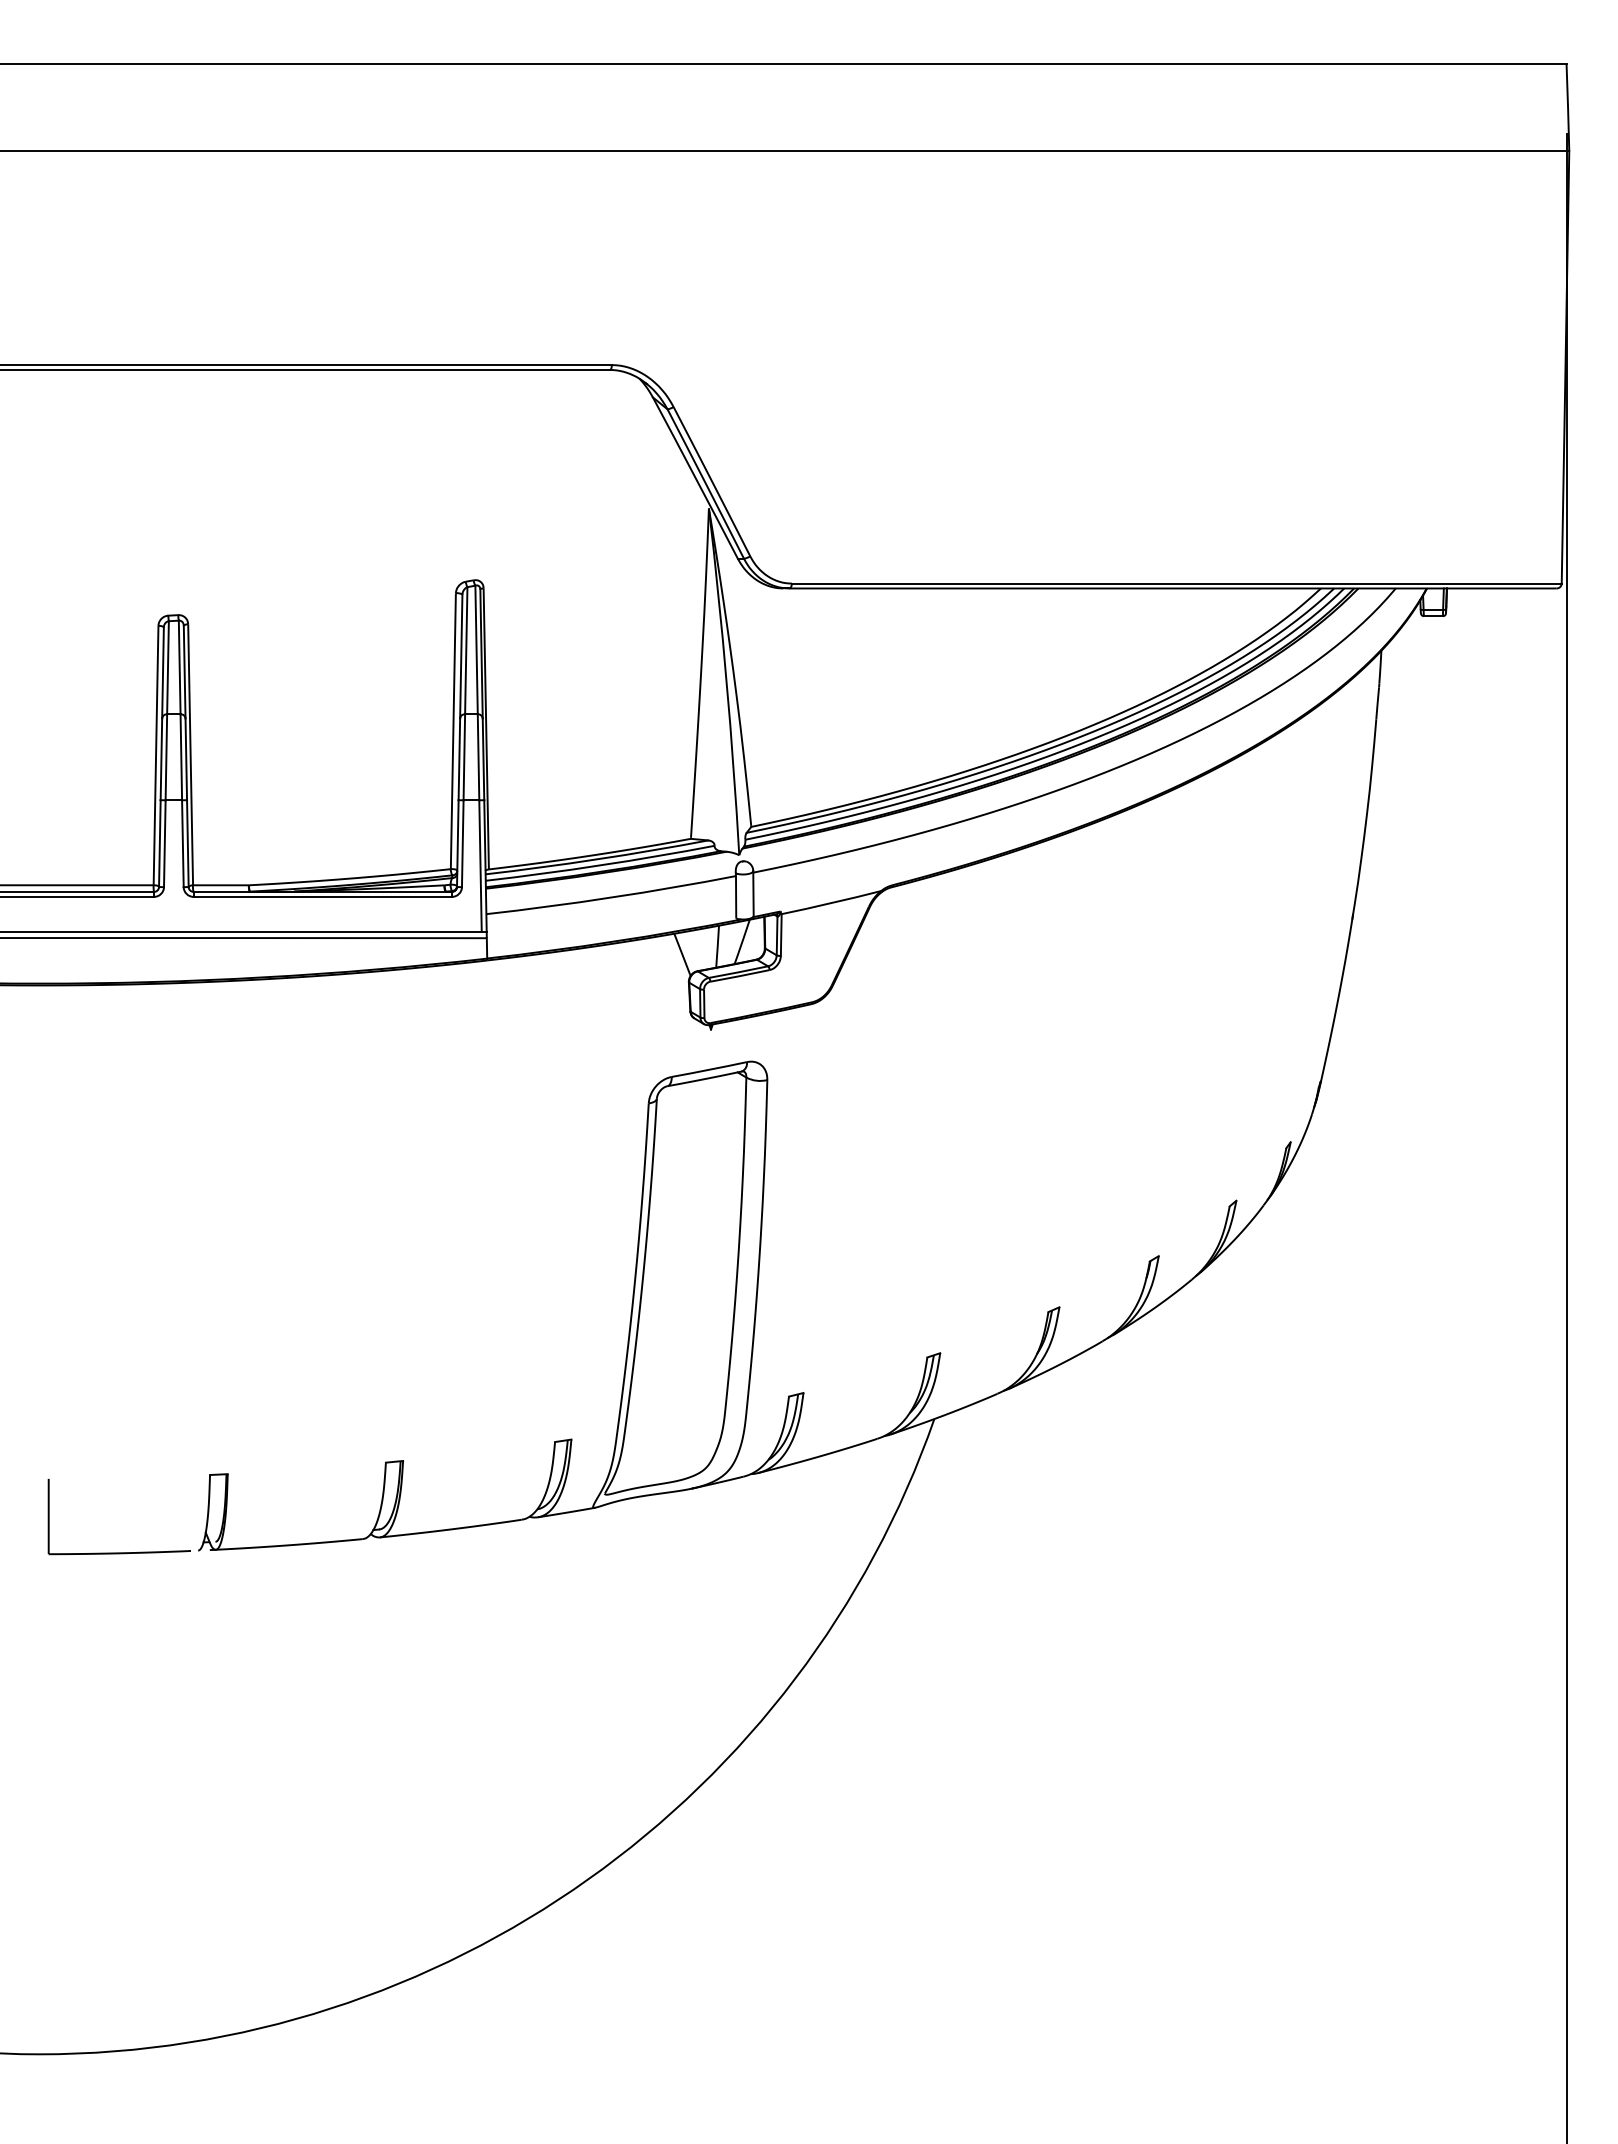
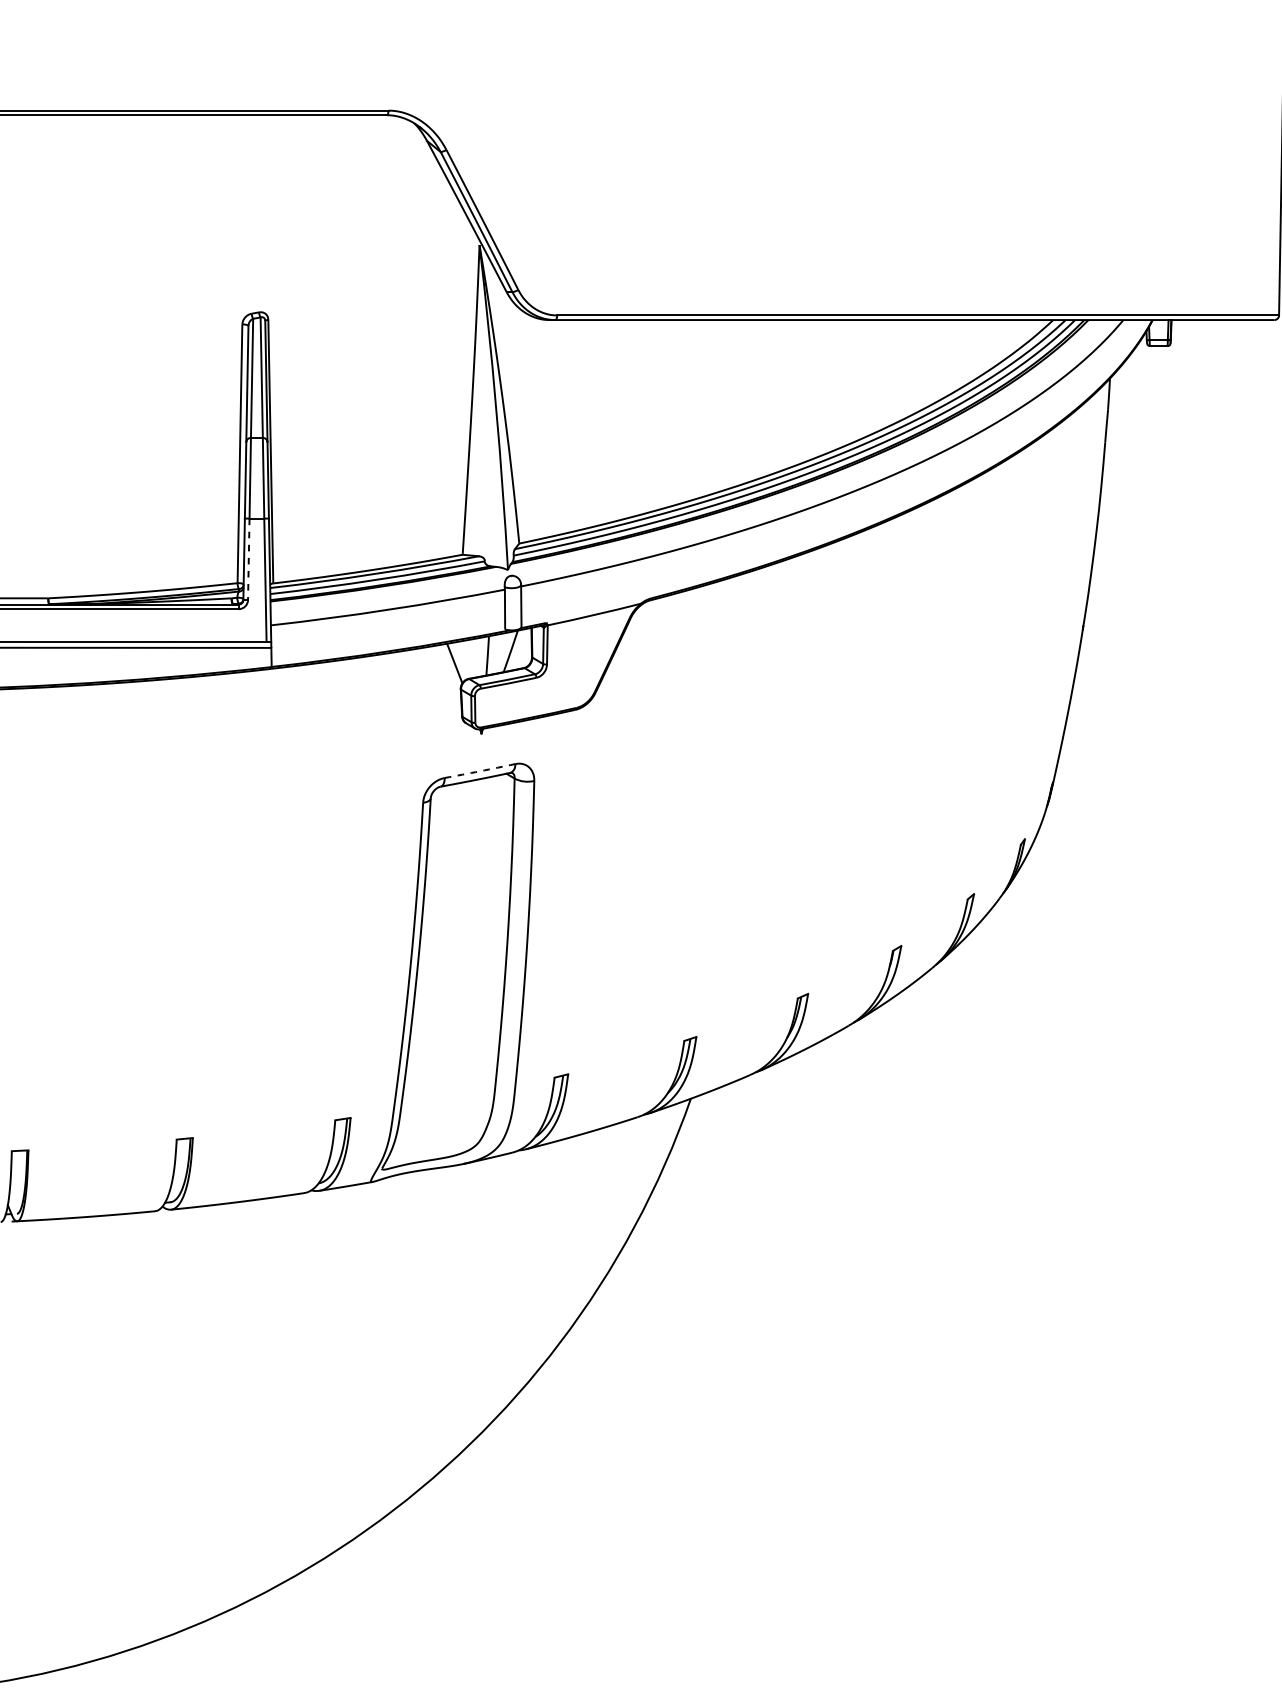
line: (462, 844) -> (248, 560), solid -> dashed
arc: (709, 1069) -> (480, 771), solid -> dashed

